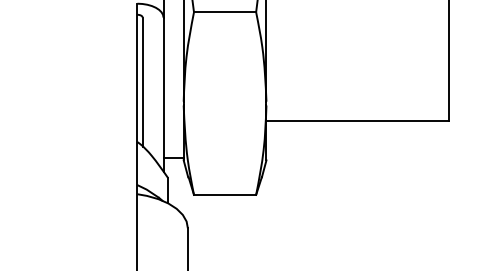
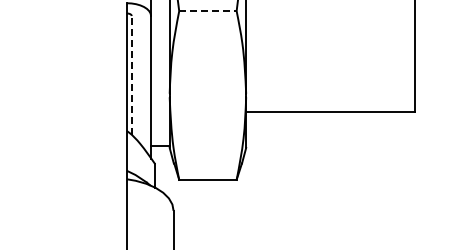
line: (224, 12) -> (207, 11), solid -> dashed
line: (142, 81) -> (131, 75), solid -> dashed

